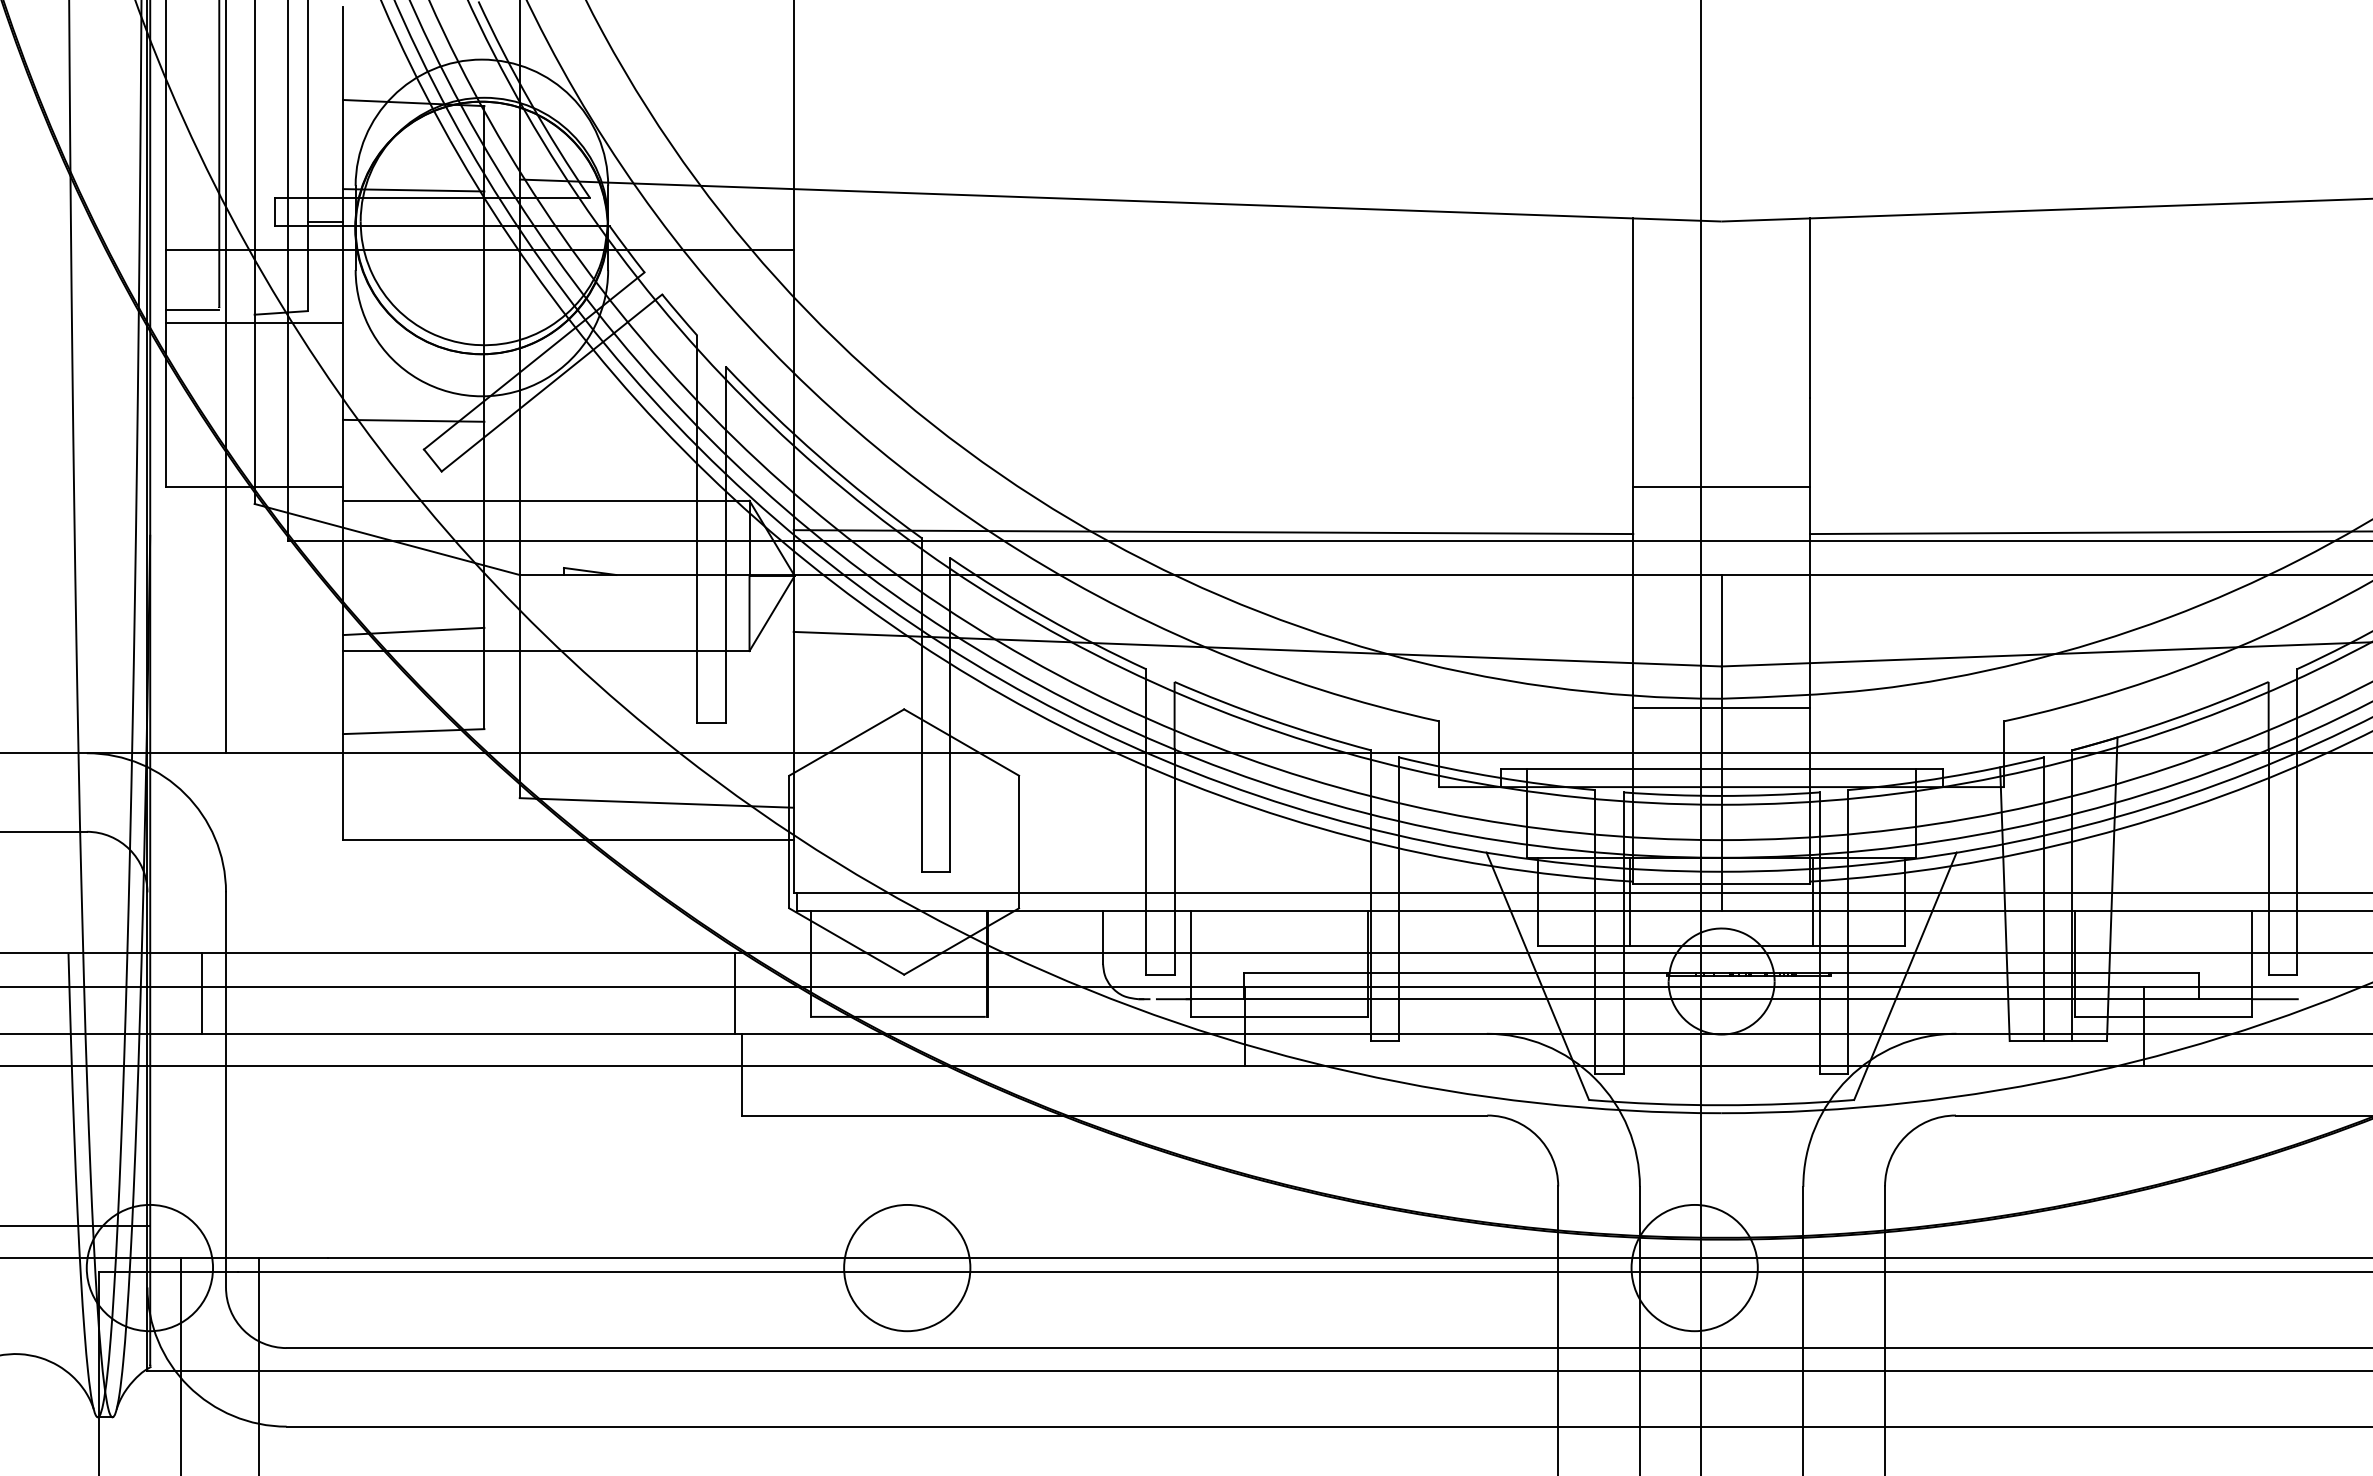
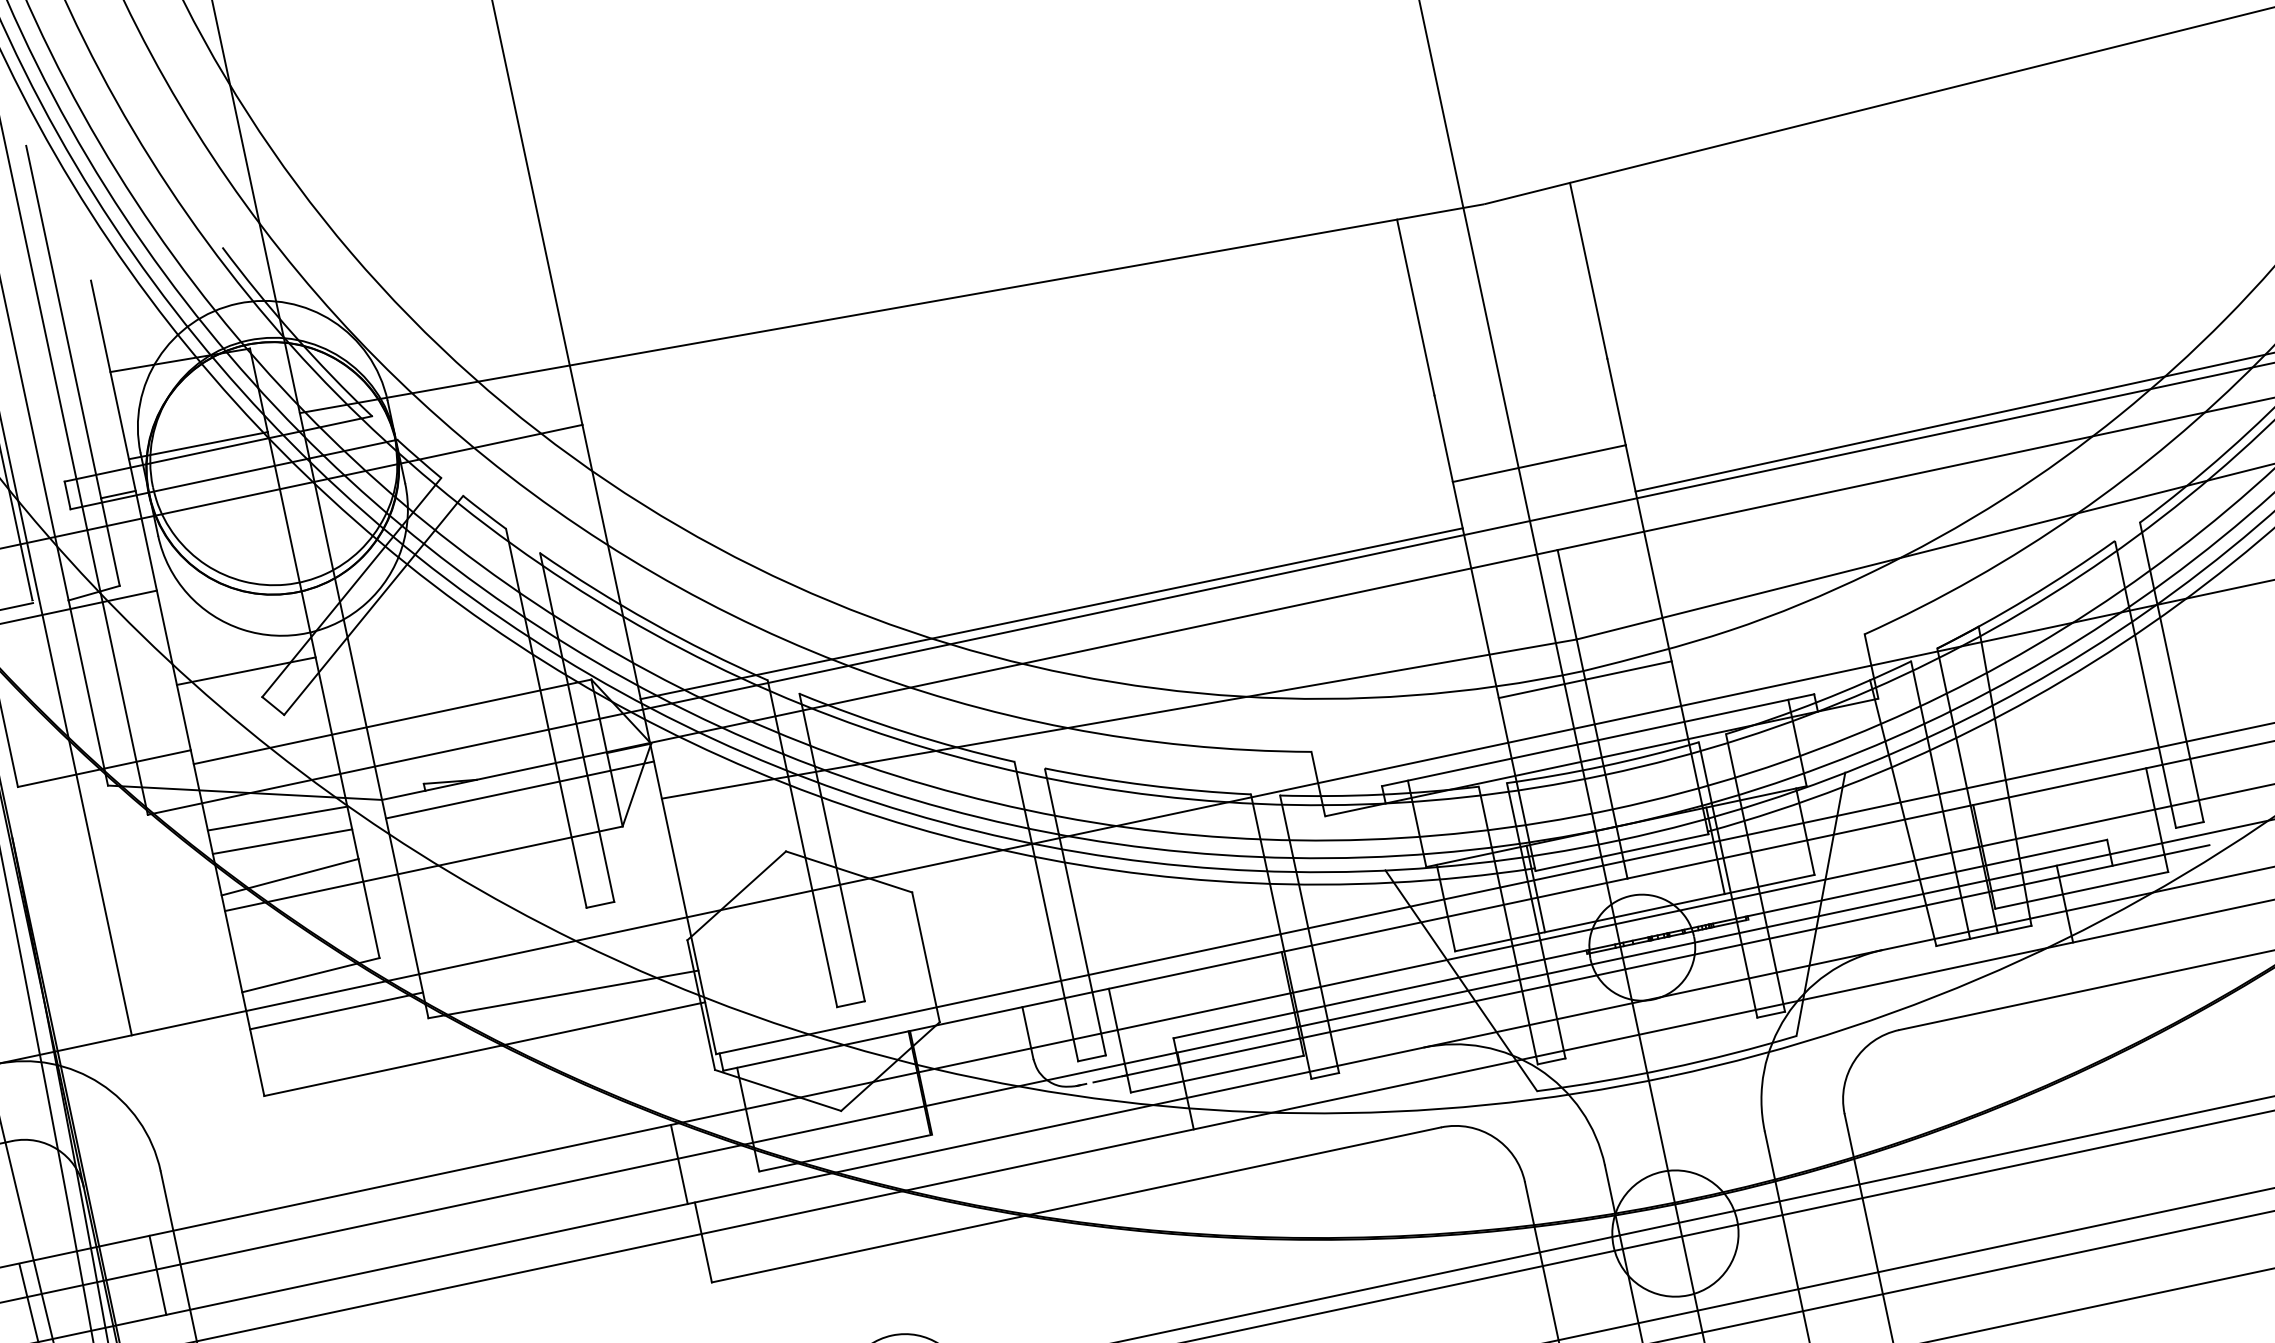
line: (413, 571) -> (277, 818), added
line: (656, 593) -> (519, 789), added
line: (413, 594) -> (282, 841), added
line: (431, 771) -> (336, 1010), added

